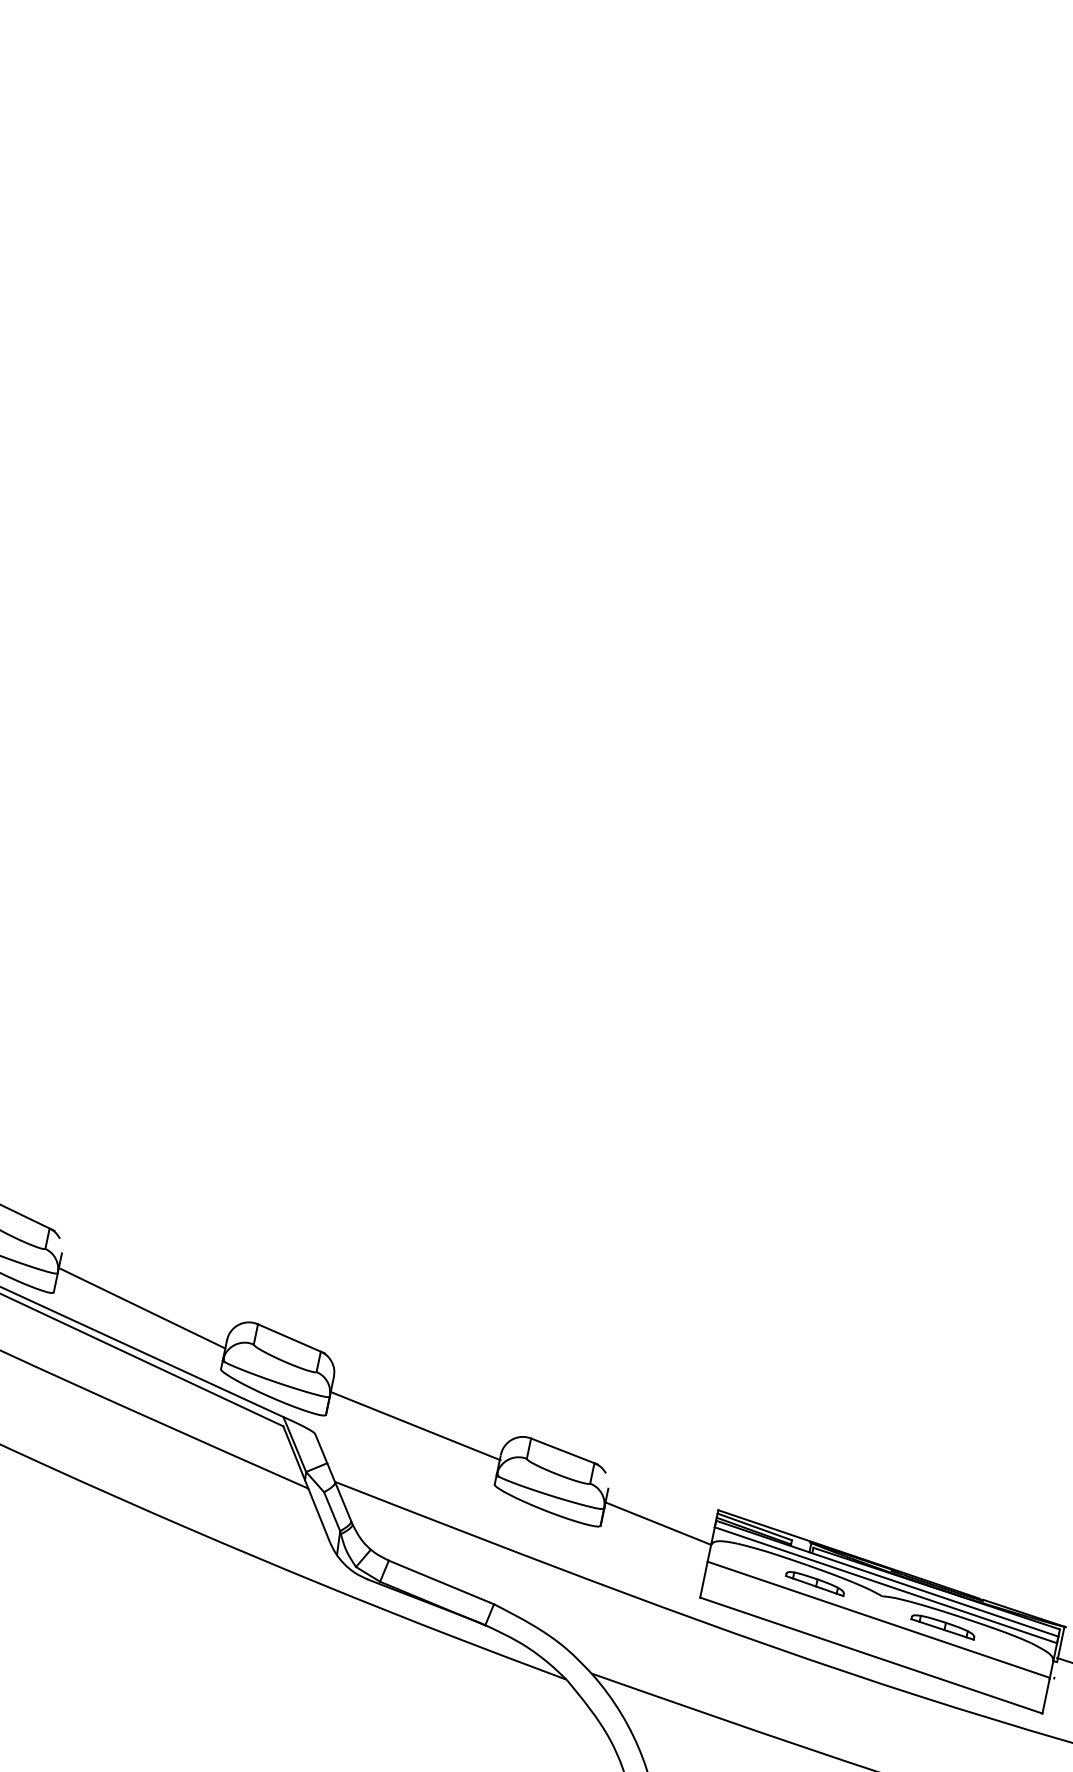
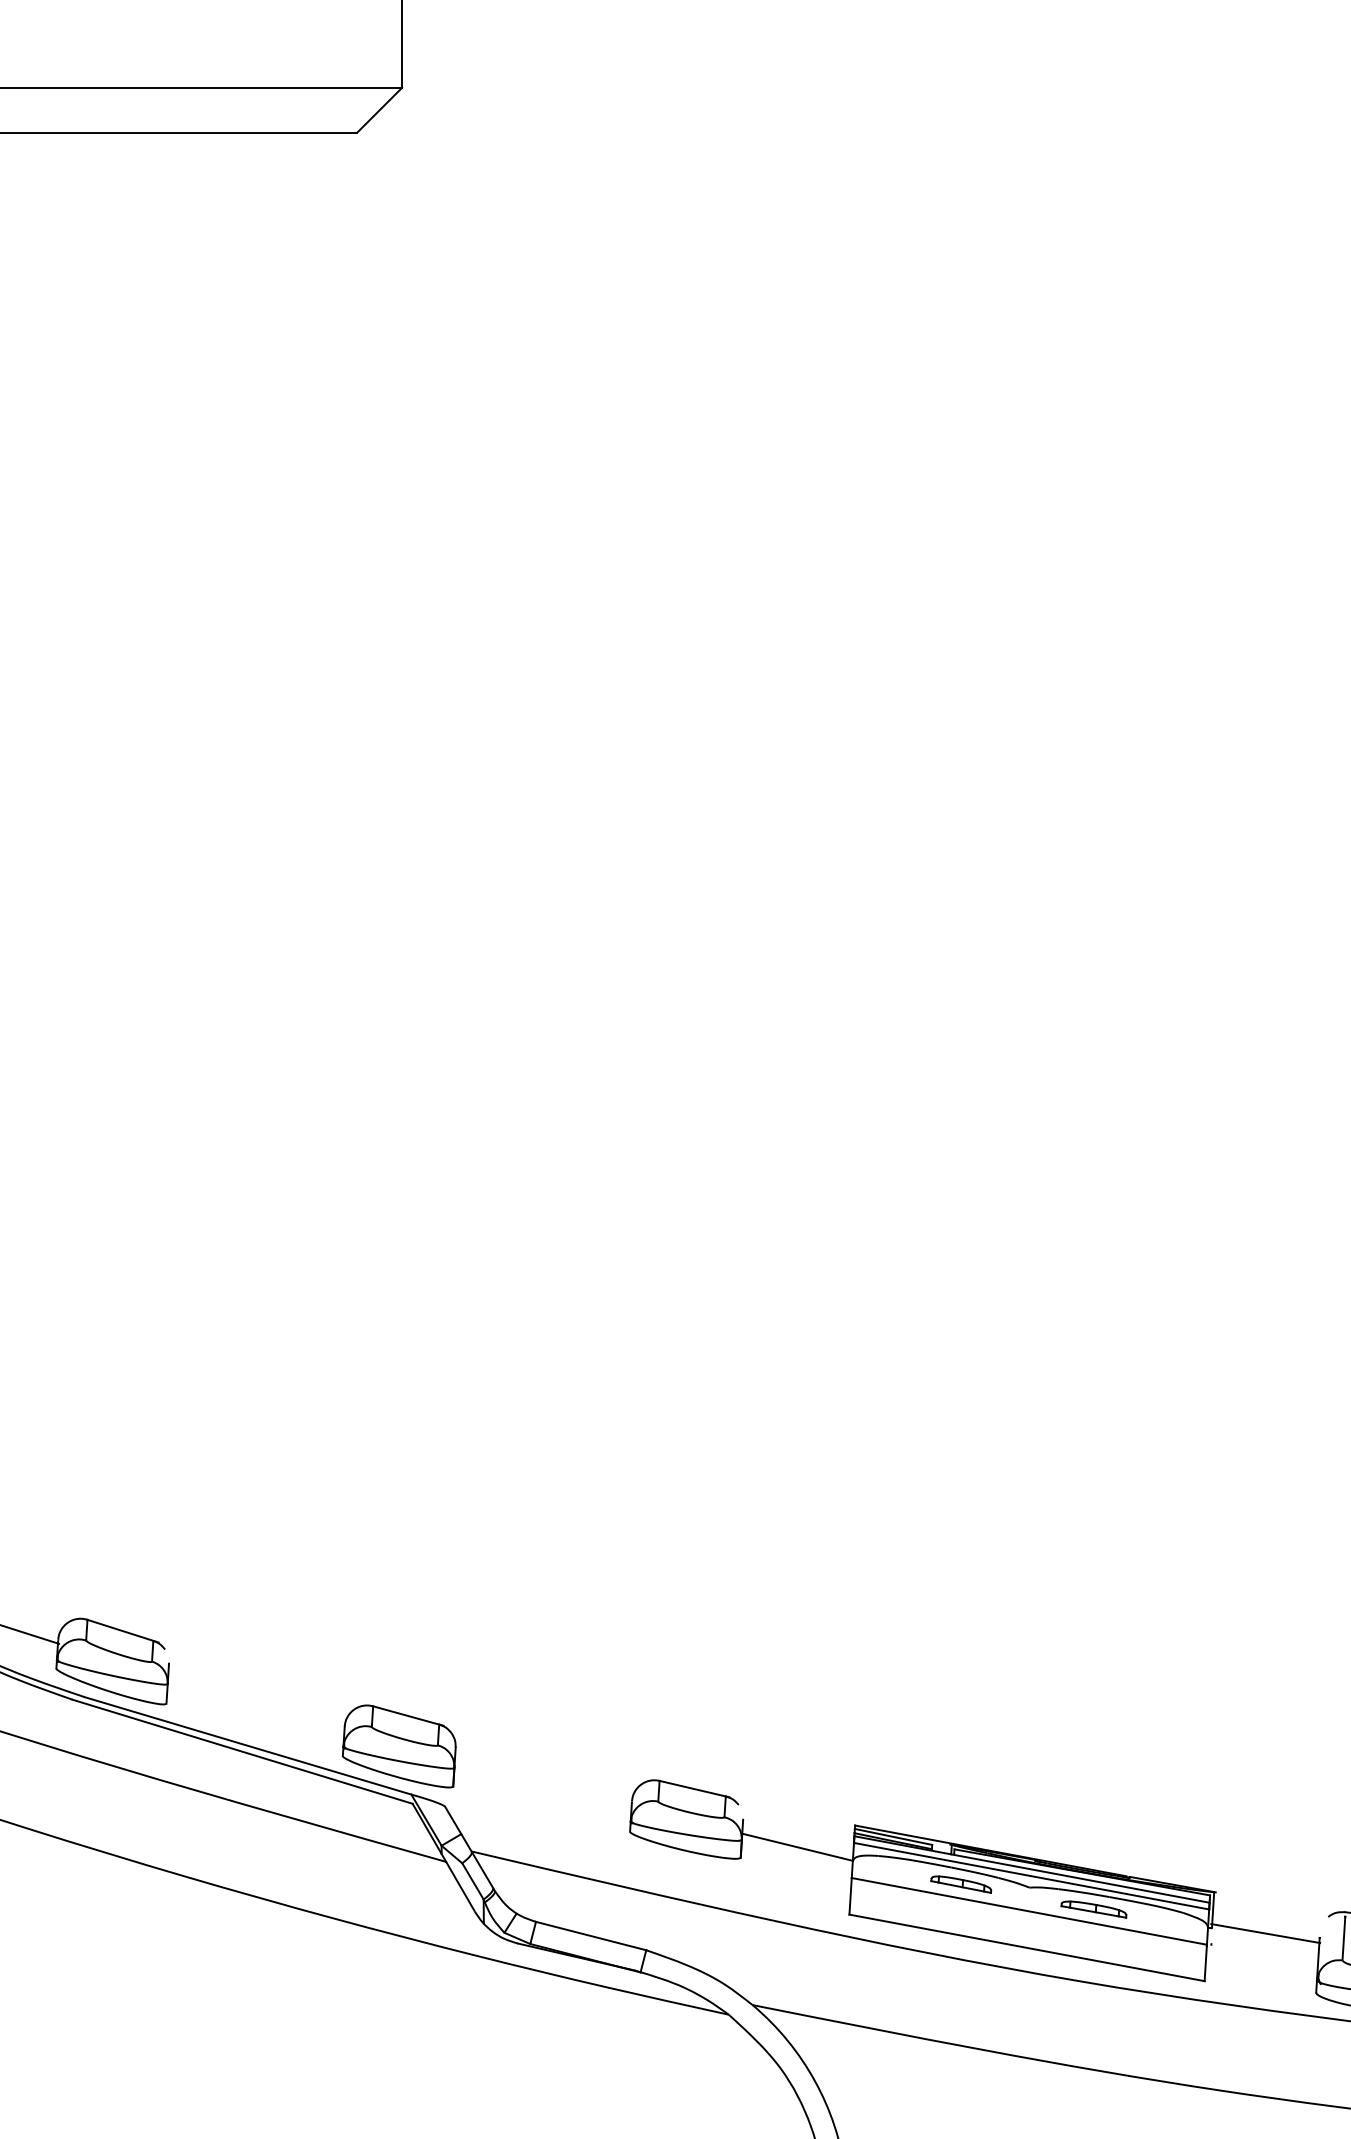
line: (142, 1308) -> (256, 1706), removed
line: (415, 1425) -> (543, 1784), removed

